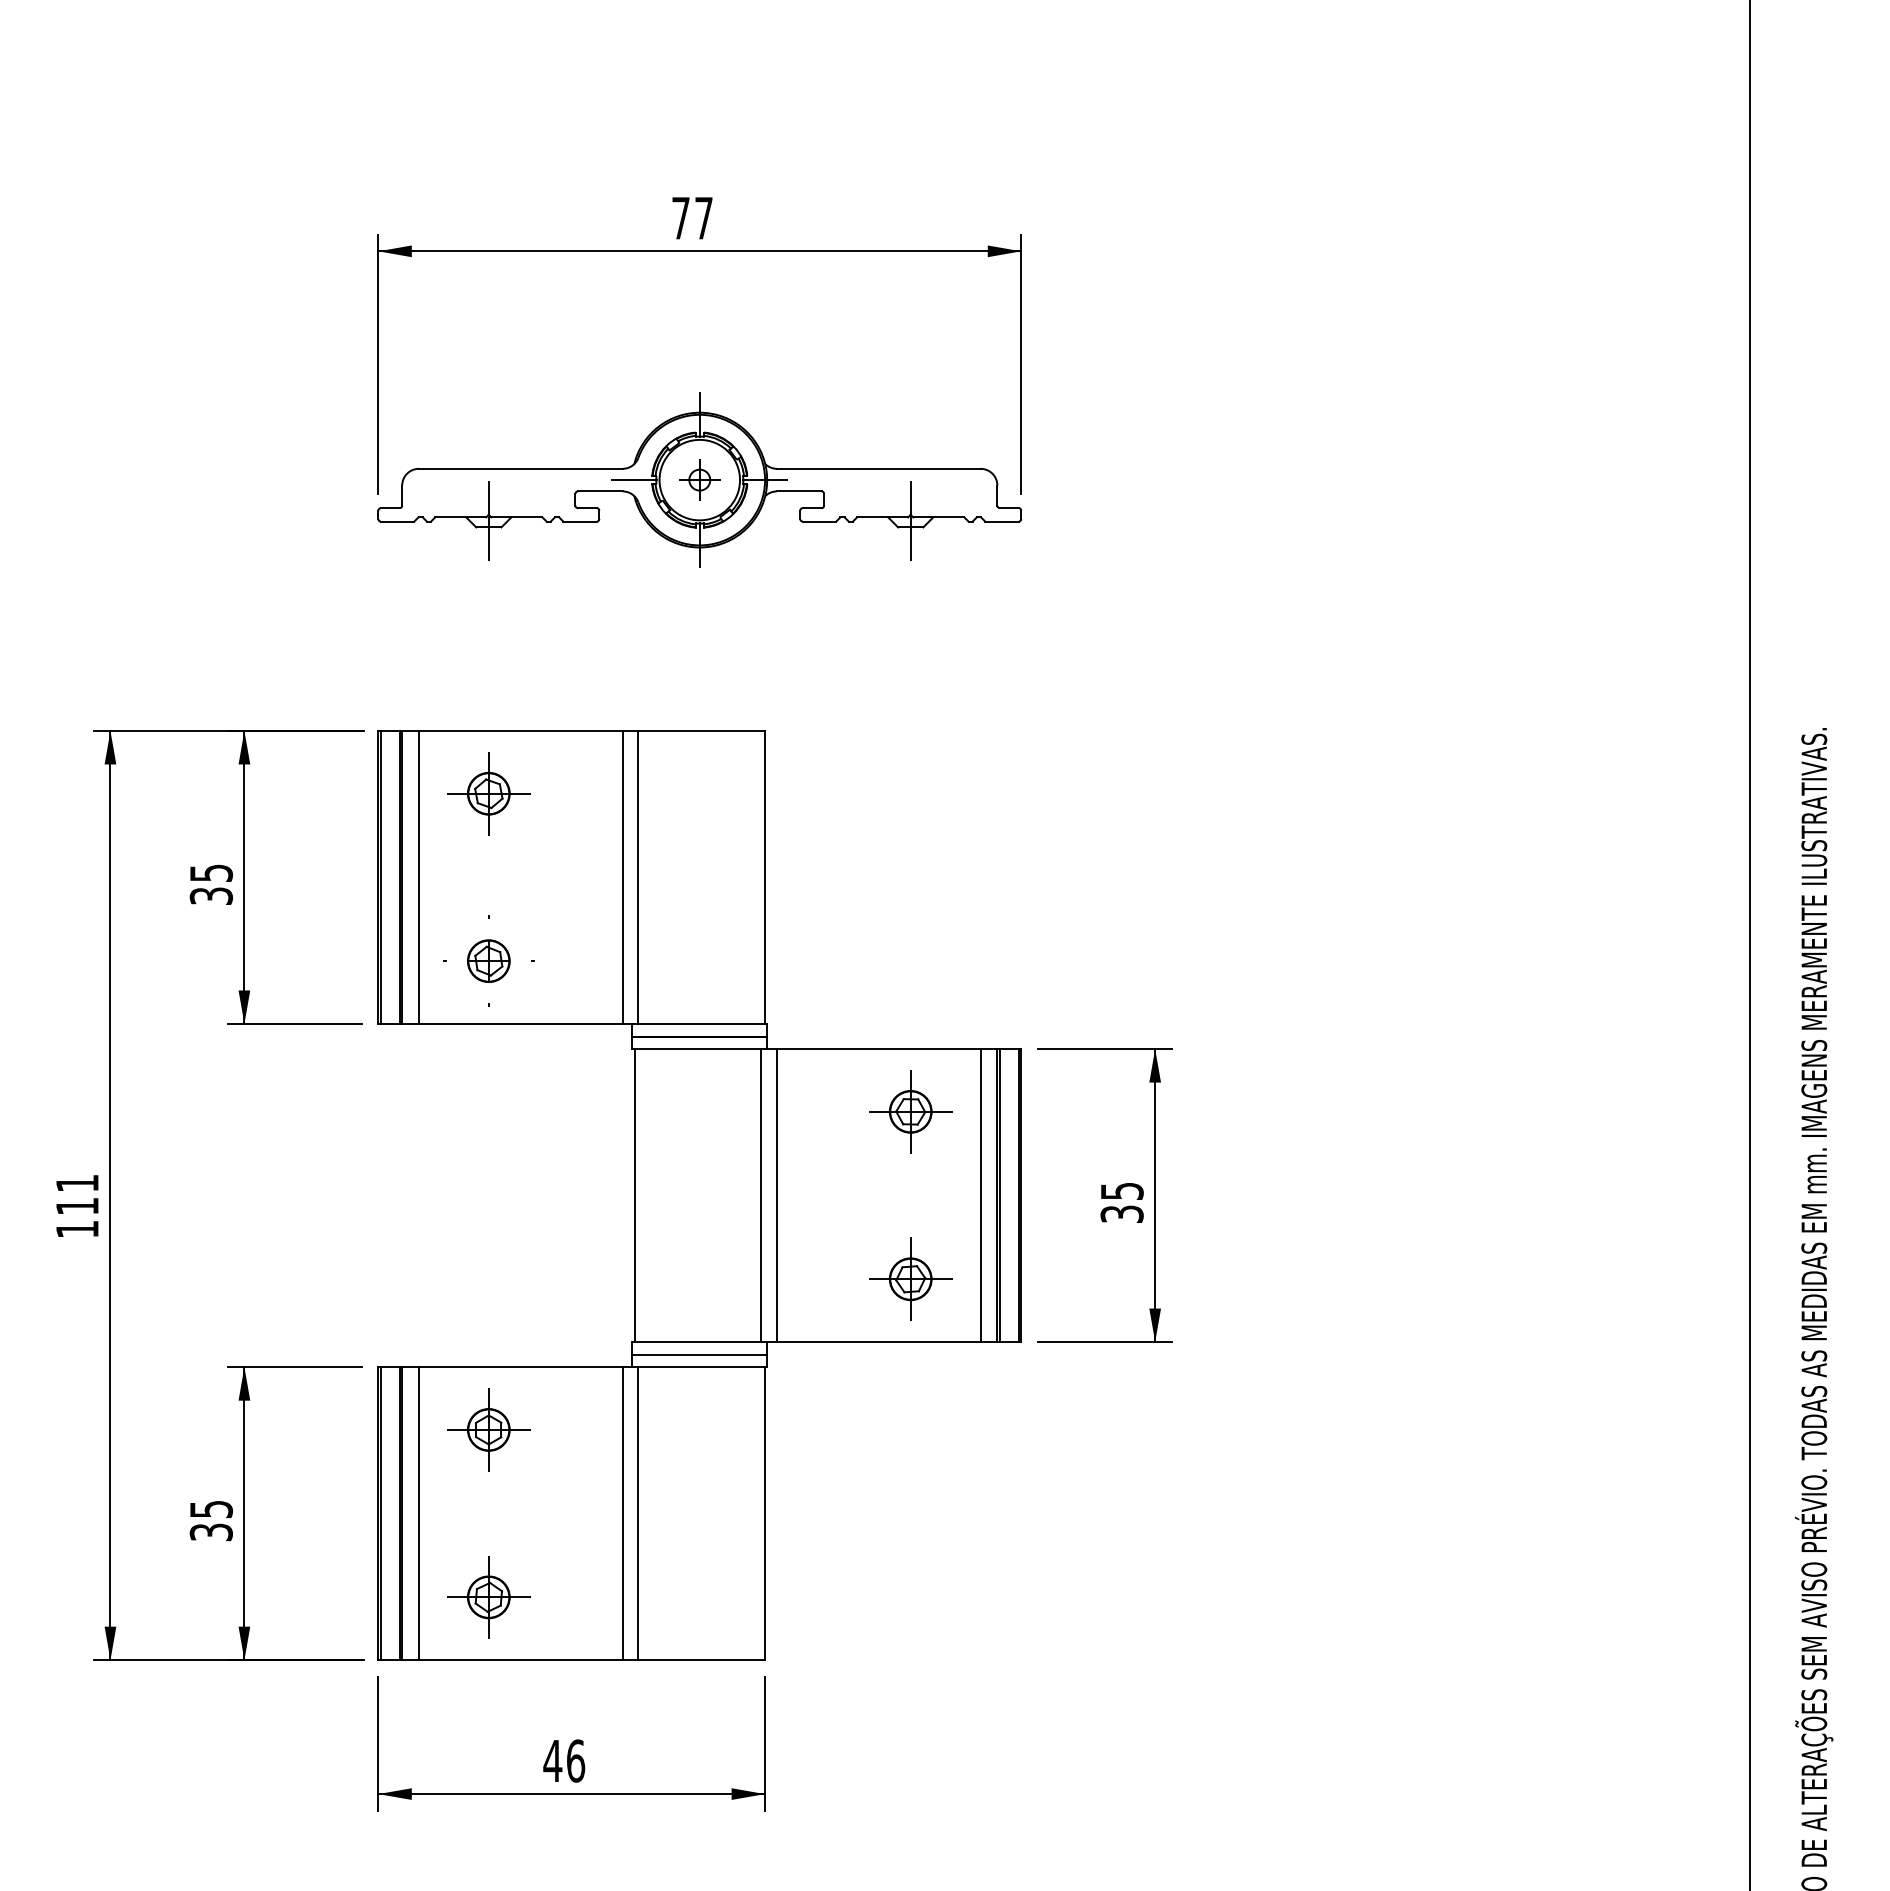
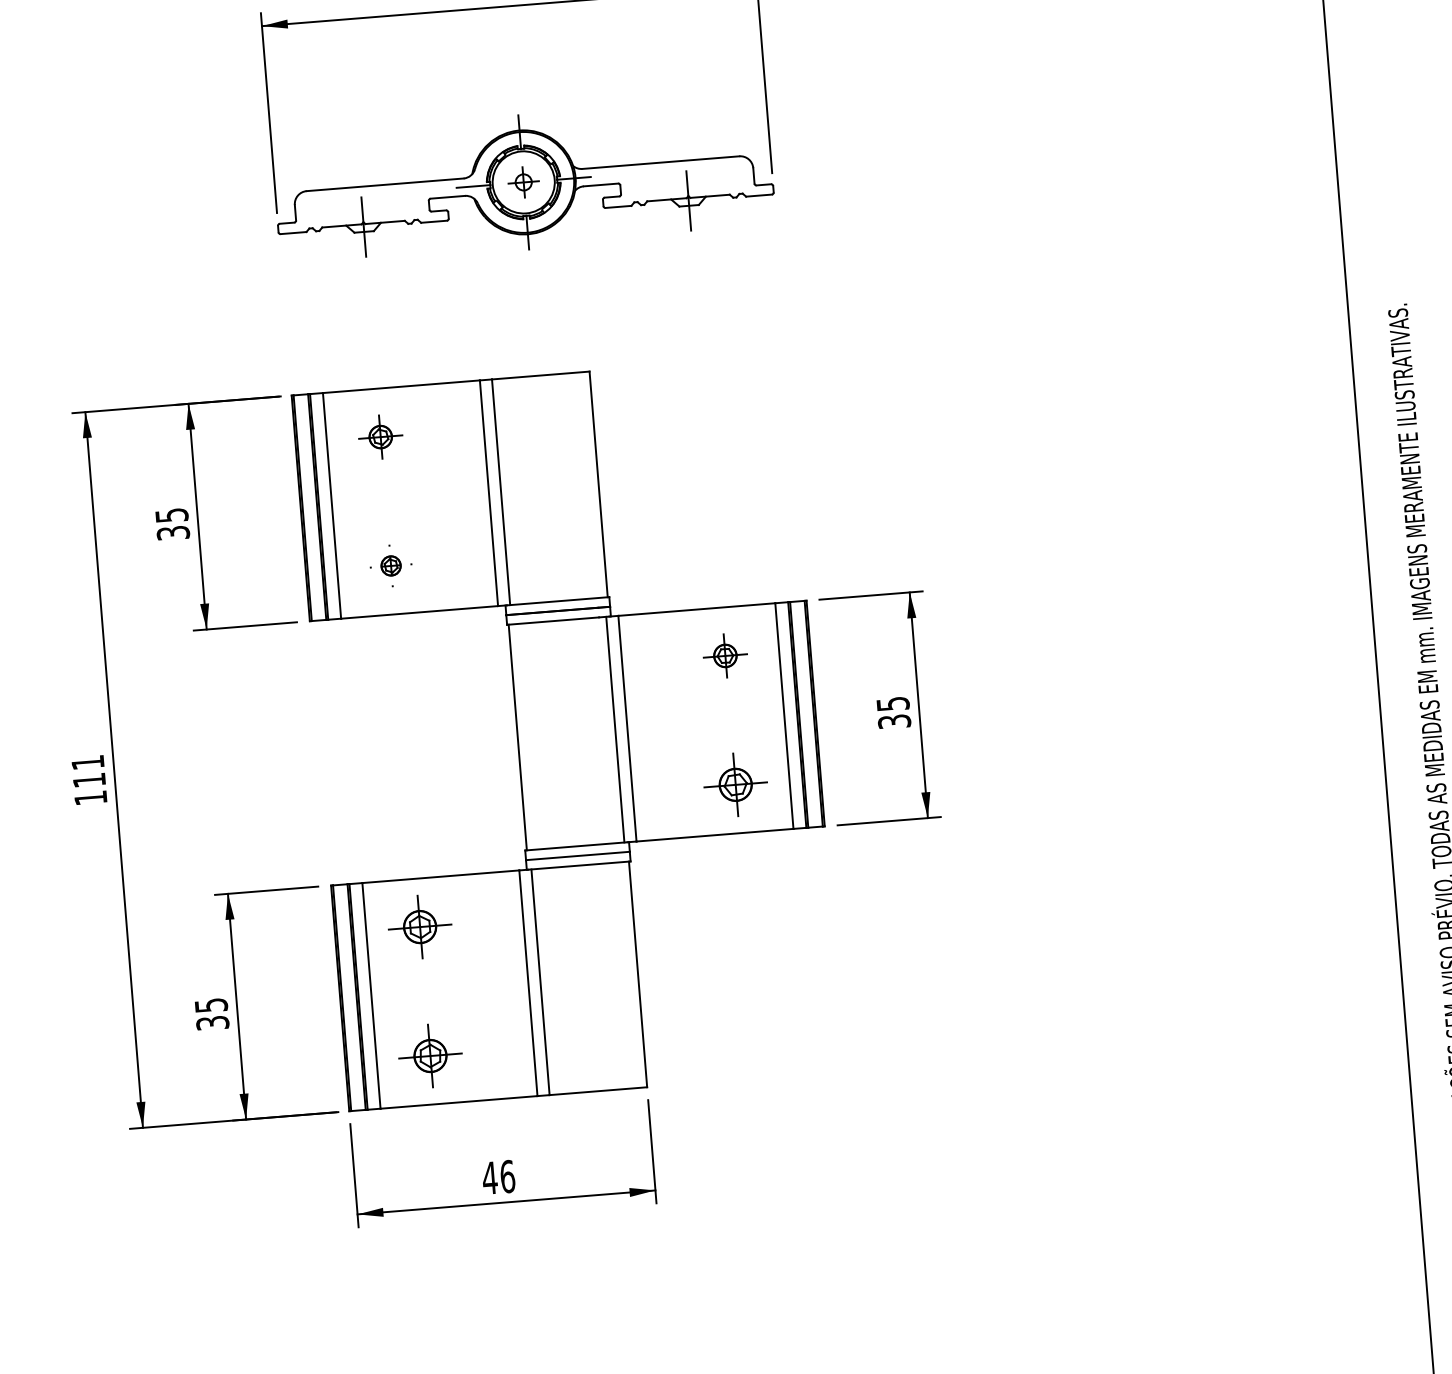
part: (488, 793) -> (380, 436), size x0.7
part: (488, 960) -> (390, 565), size x0.6
part: (910, 1111) -> (725, 655), size x0.7

